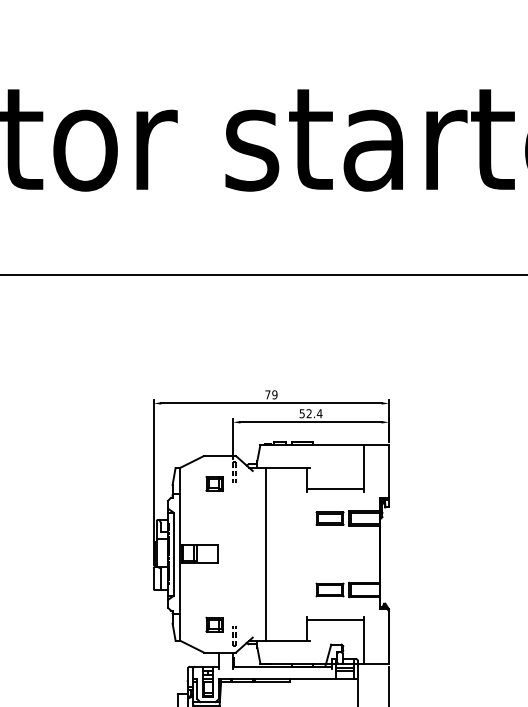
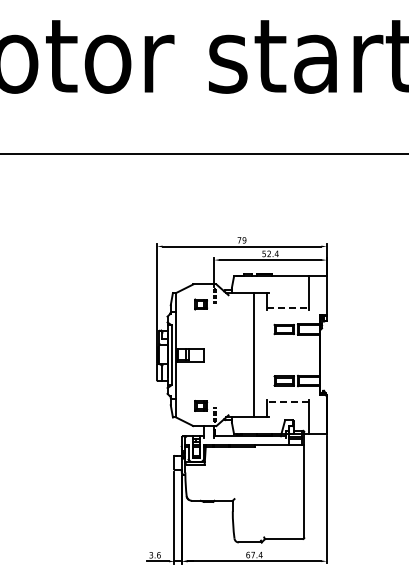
line: (334, 489) -> (287, 308), solid -> dashed
line: (266, 554) -> (254, 355), moved
line: (334, 619) -> (287, 402), solid -> dashed

